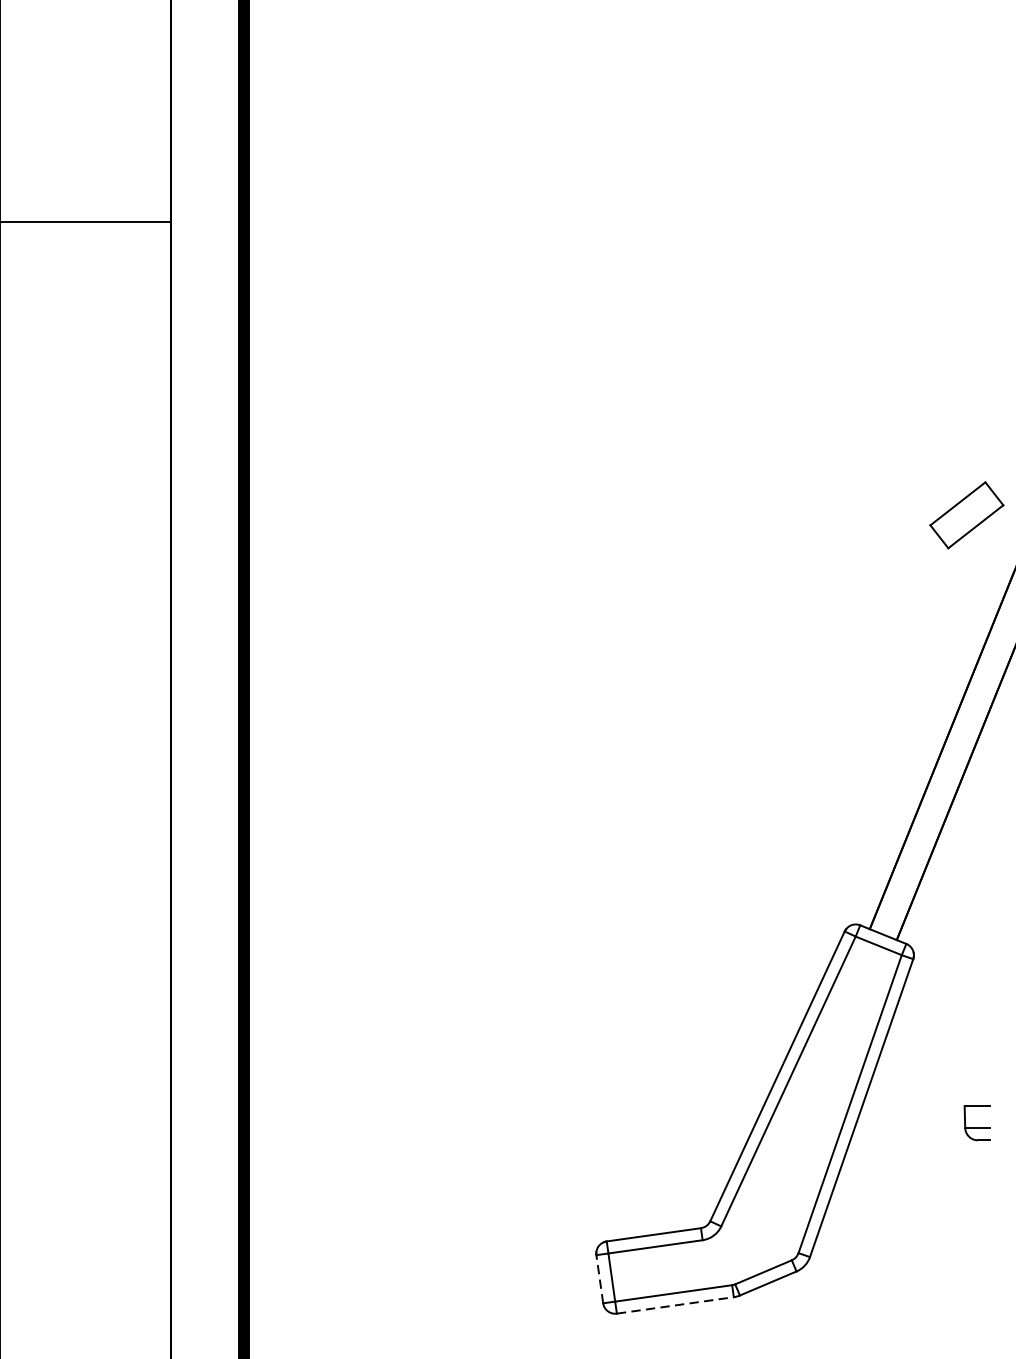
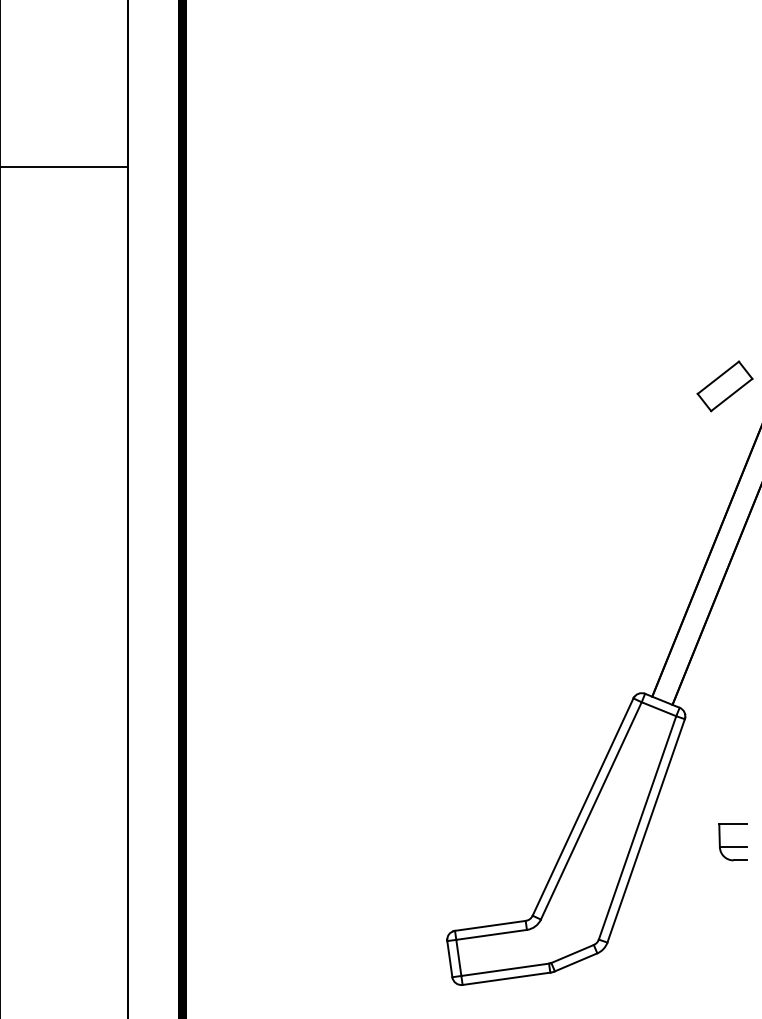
part: (976, 1123) -> (732, 842), size x1.43
line: (599, 1278) -> (449, 958), dashed -> solid
line: (675, 1305) -> (506, 978), dashed -> solid

